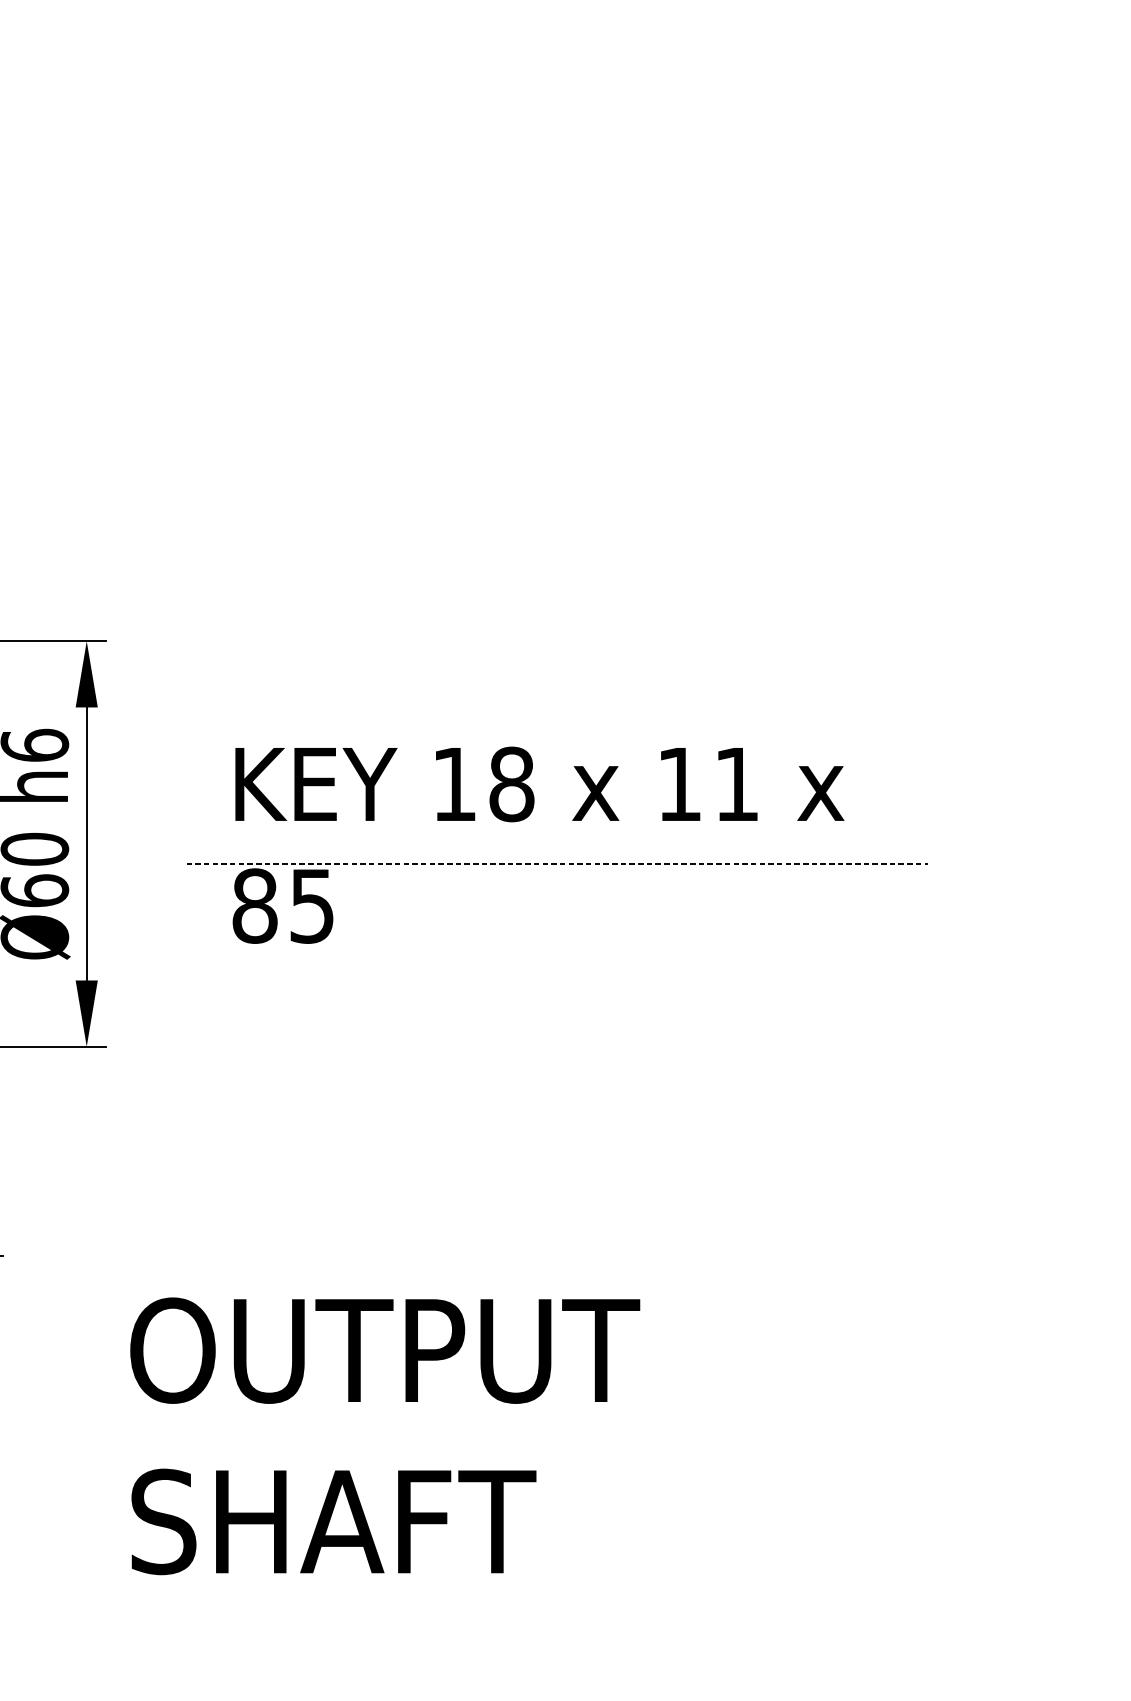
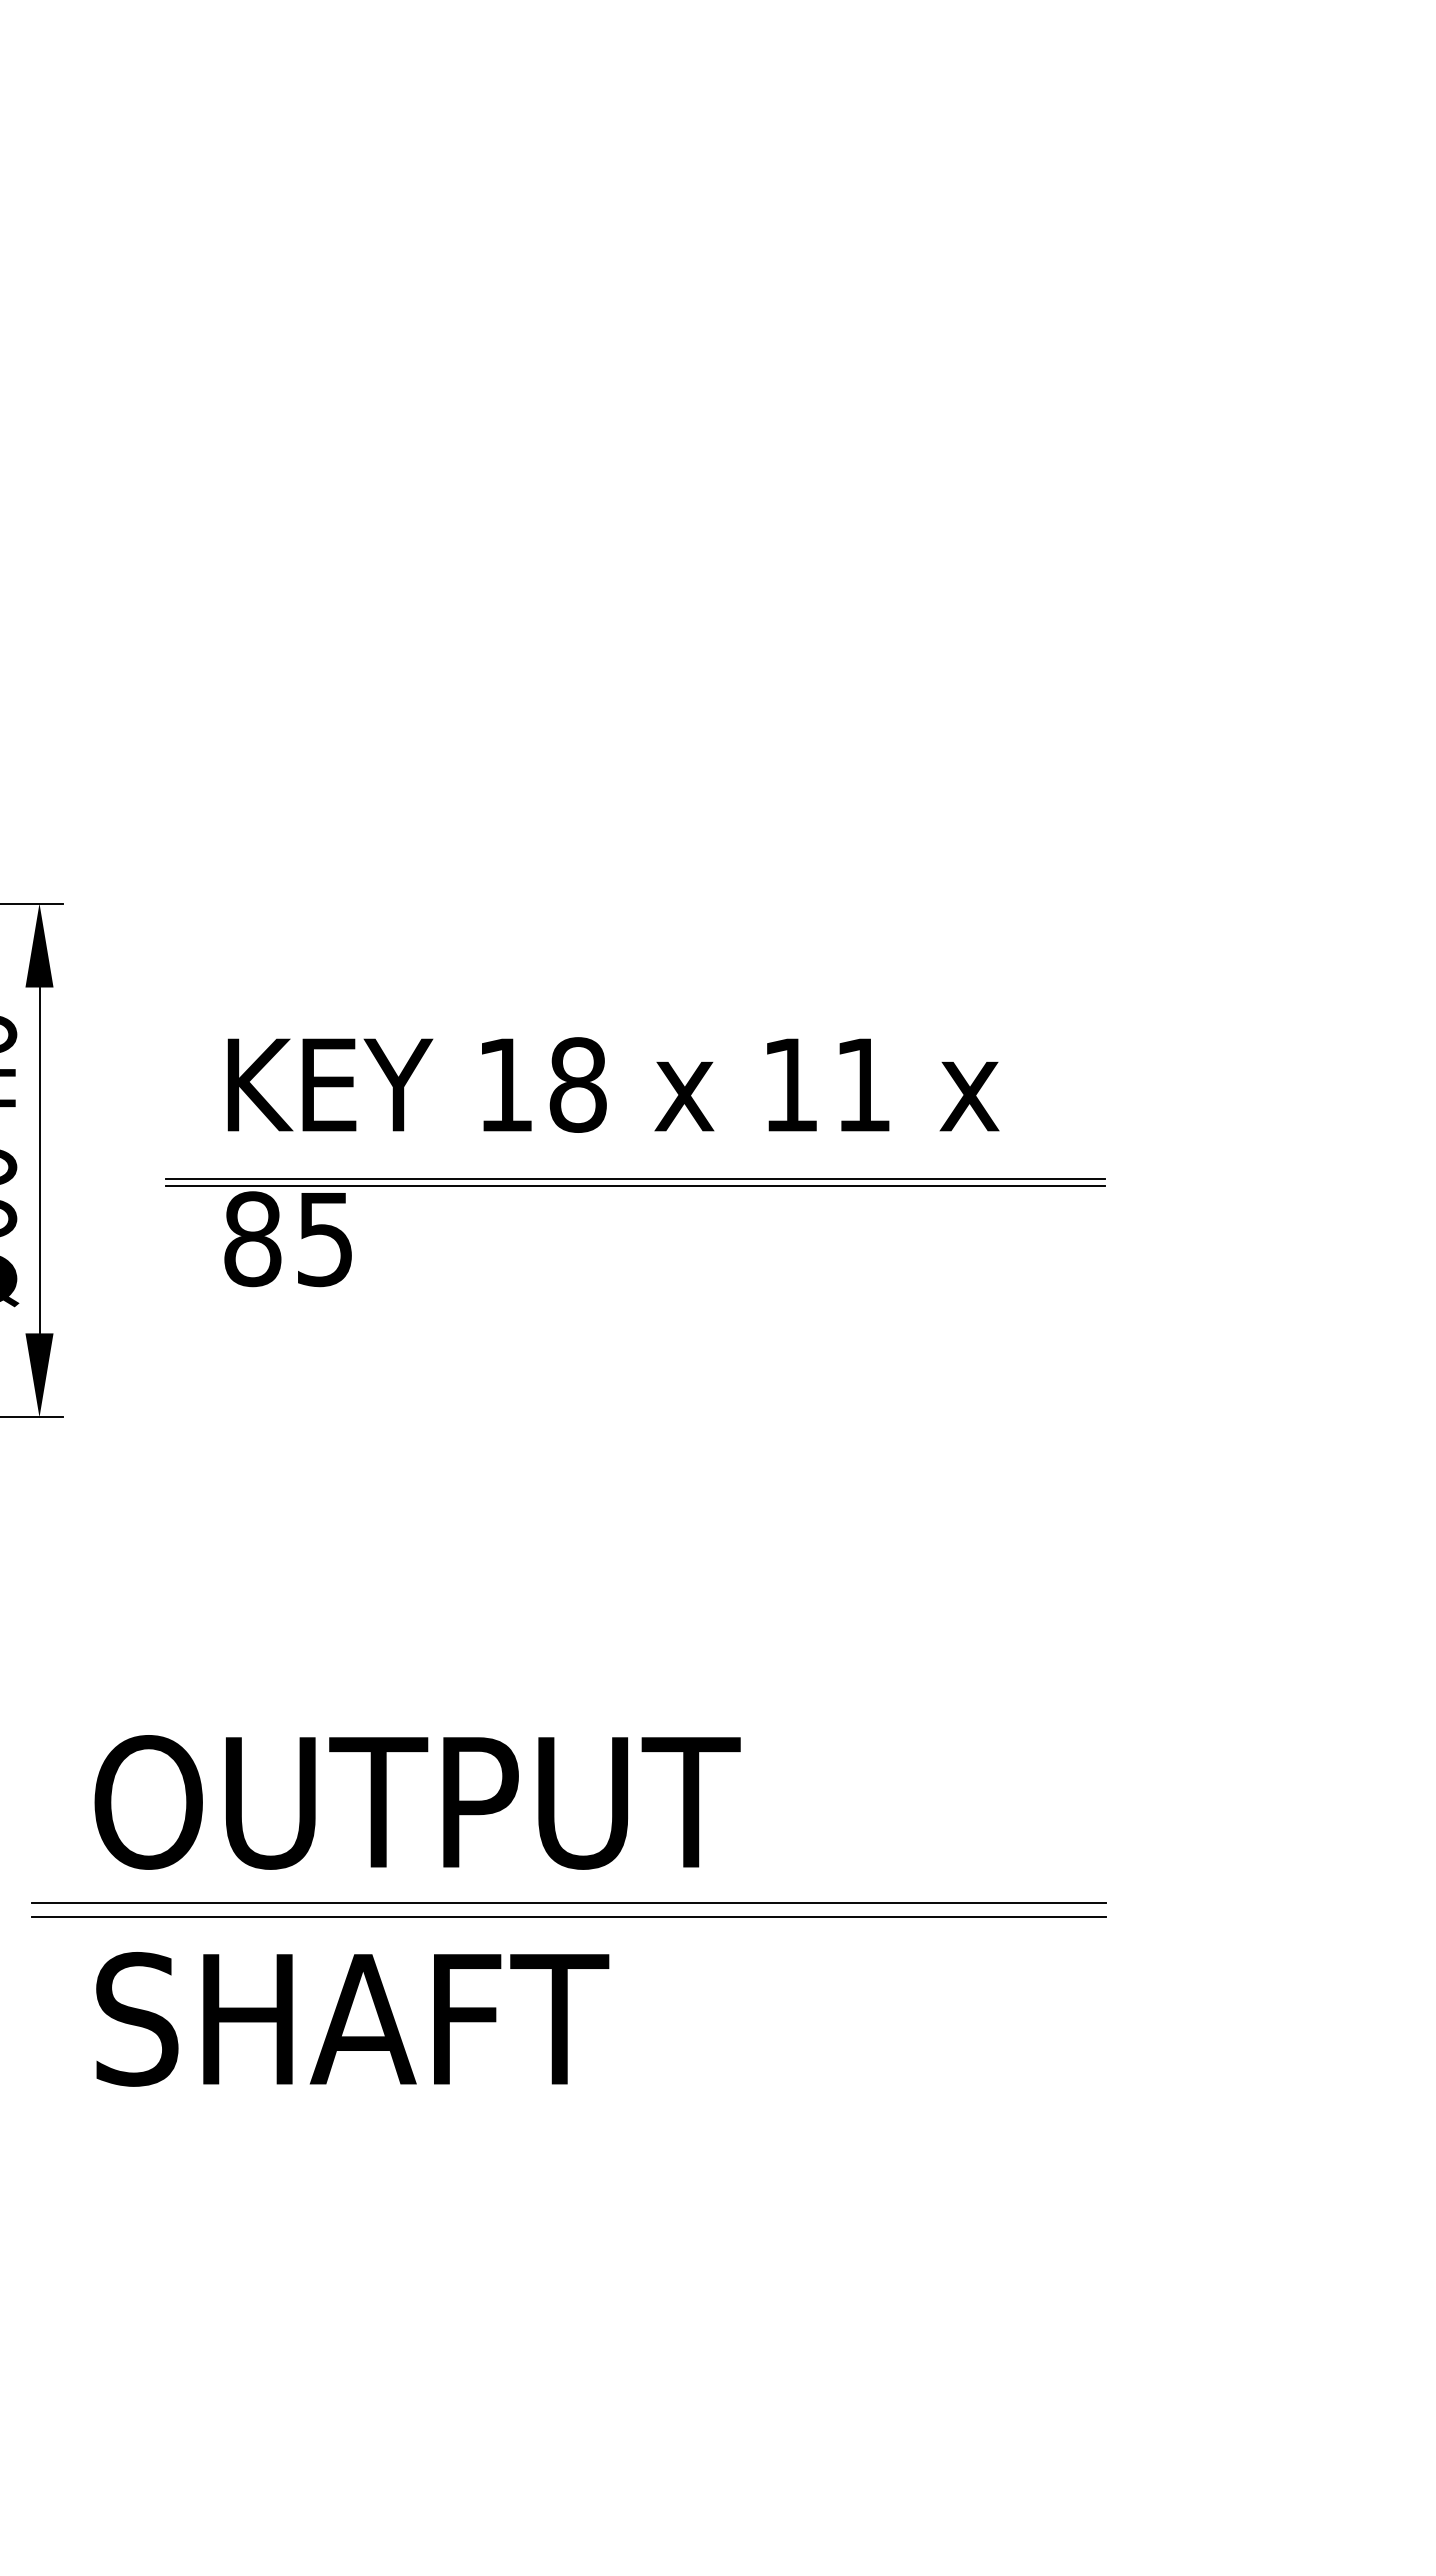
line: (557, 859) -> (635, 1179), added
line: (557, 864) -> (635, 1186), dashed -> solid
line: (505, 1430) -> (569, 1903), added
line: (505, 1441) -> (569, 1917), added

